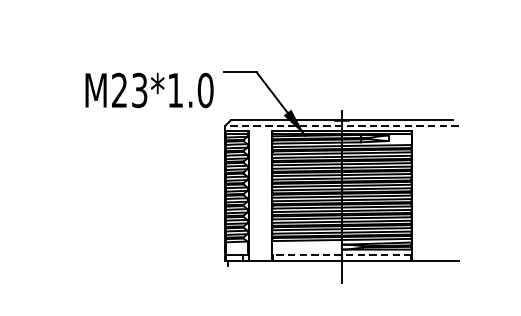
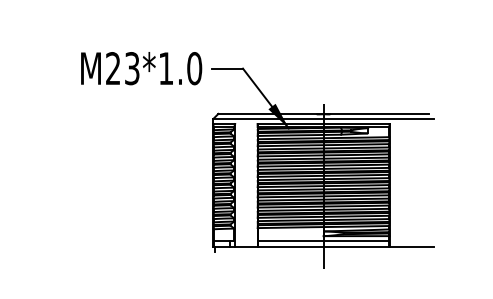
text: (149, 90) -> (141, 68), moved
line: (341, 126) -> (323, 119), dashed -> solid
line: (341, 254) -> (323, 240), dashed -> solid

